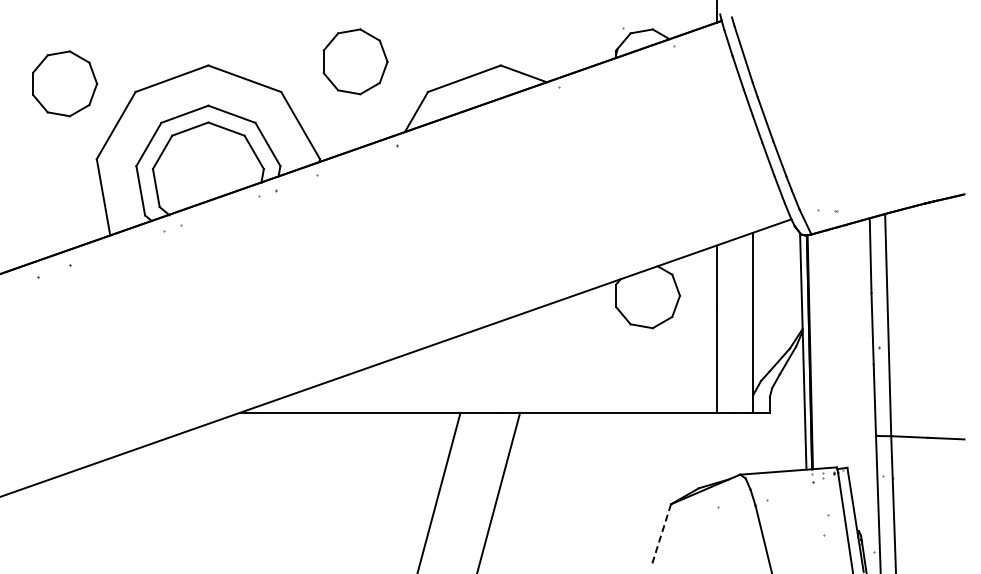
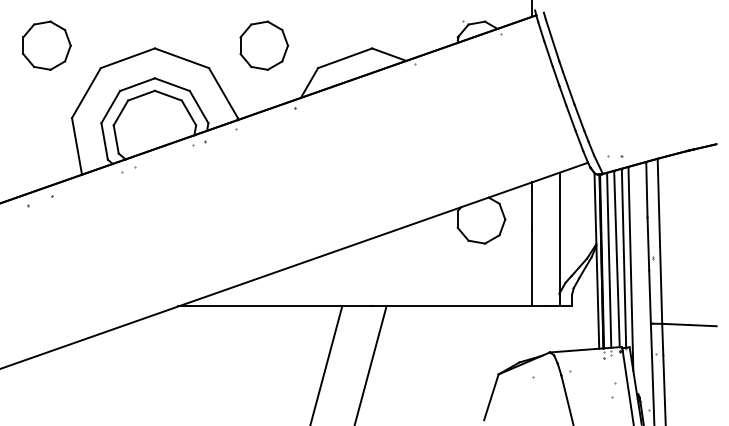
part: (65, 83) -> (47, 45), moved
line: (839, 347) -> (623, 257), added
line: (830, 348) -> (617, 258), added
line: (819, 350) -> (608, 260), added
line: (848, 362) -> (630, 269), added
line: (661, 535) -> (491, 397), dashed -> solid

